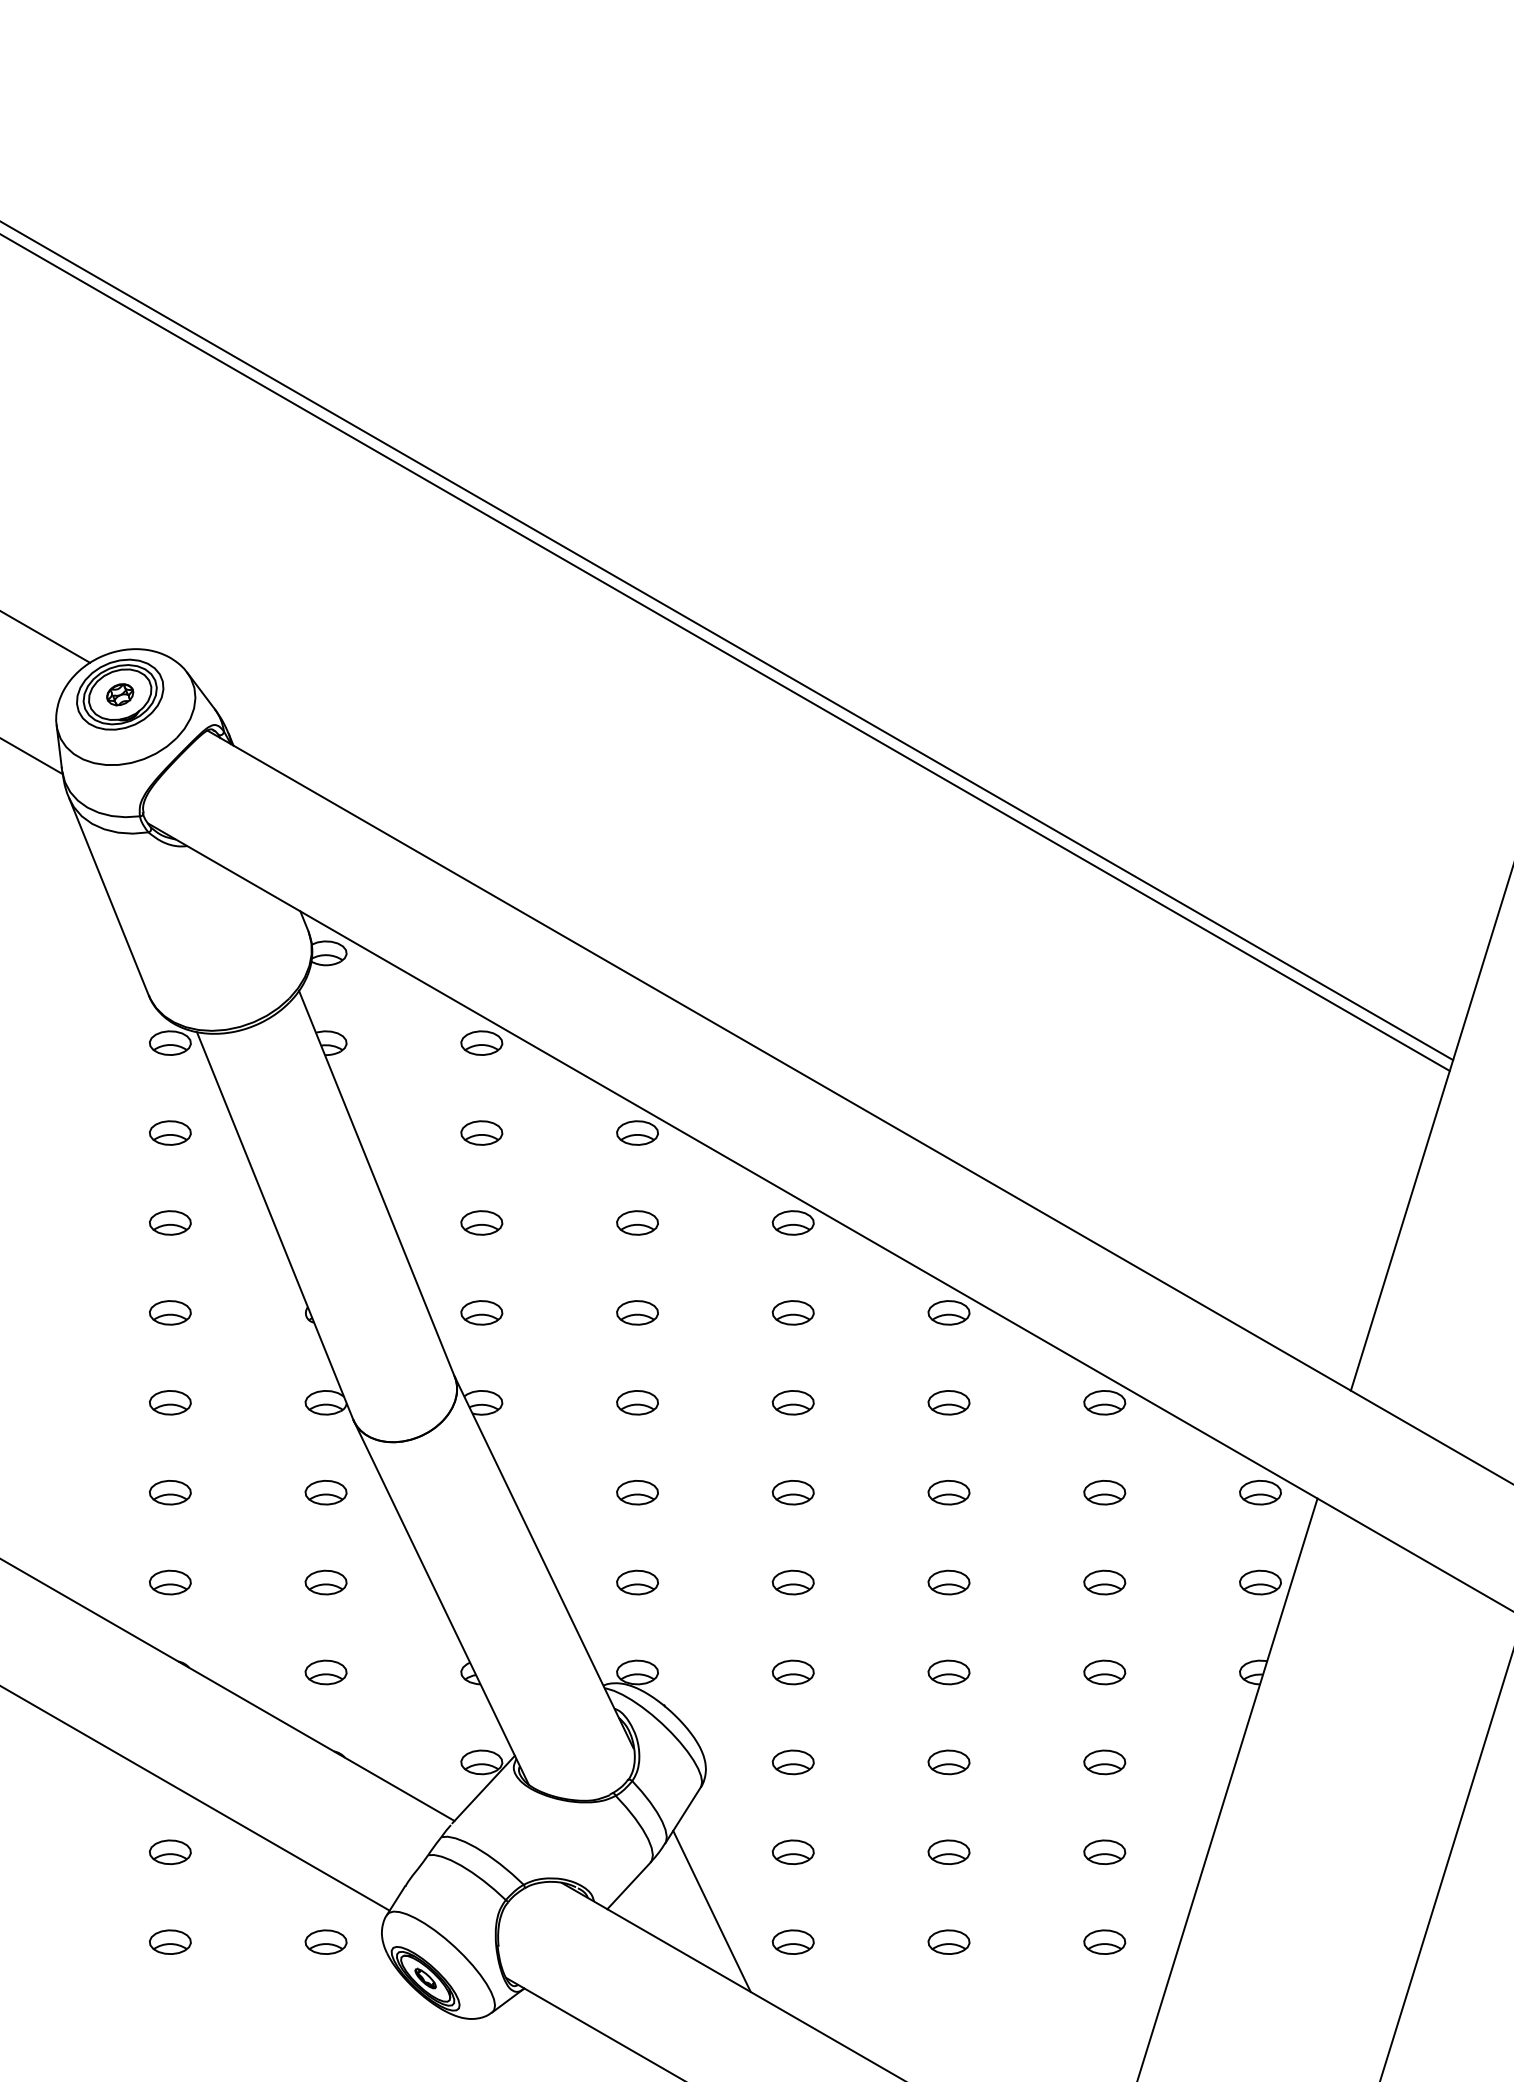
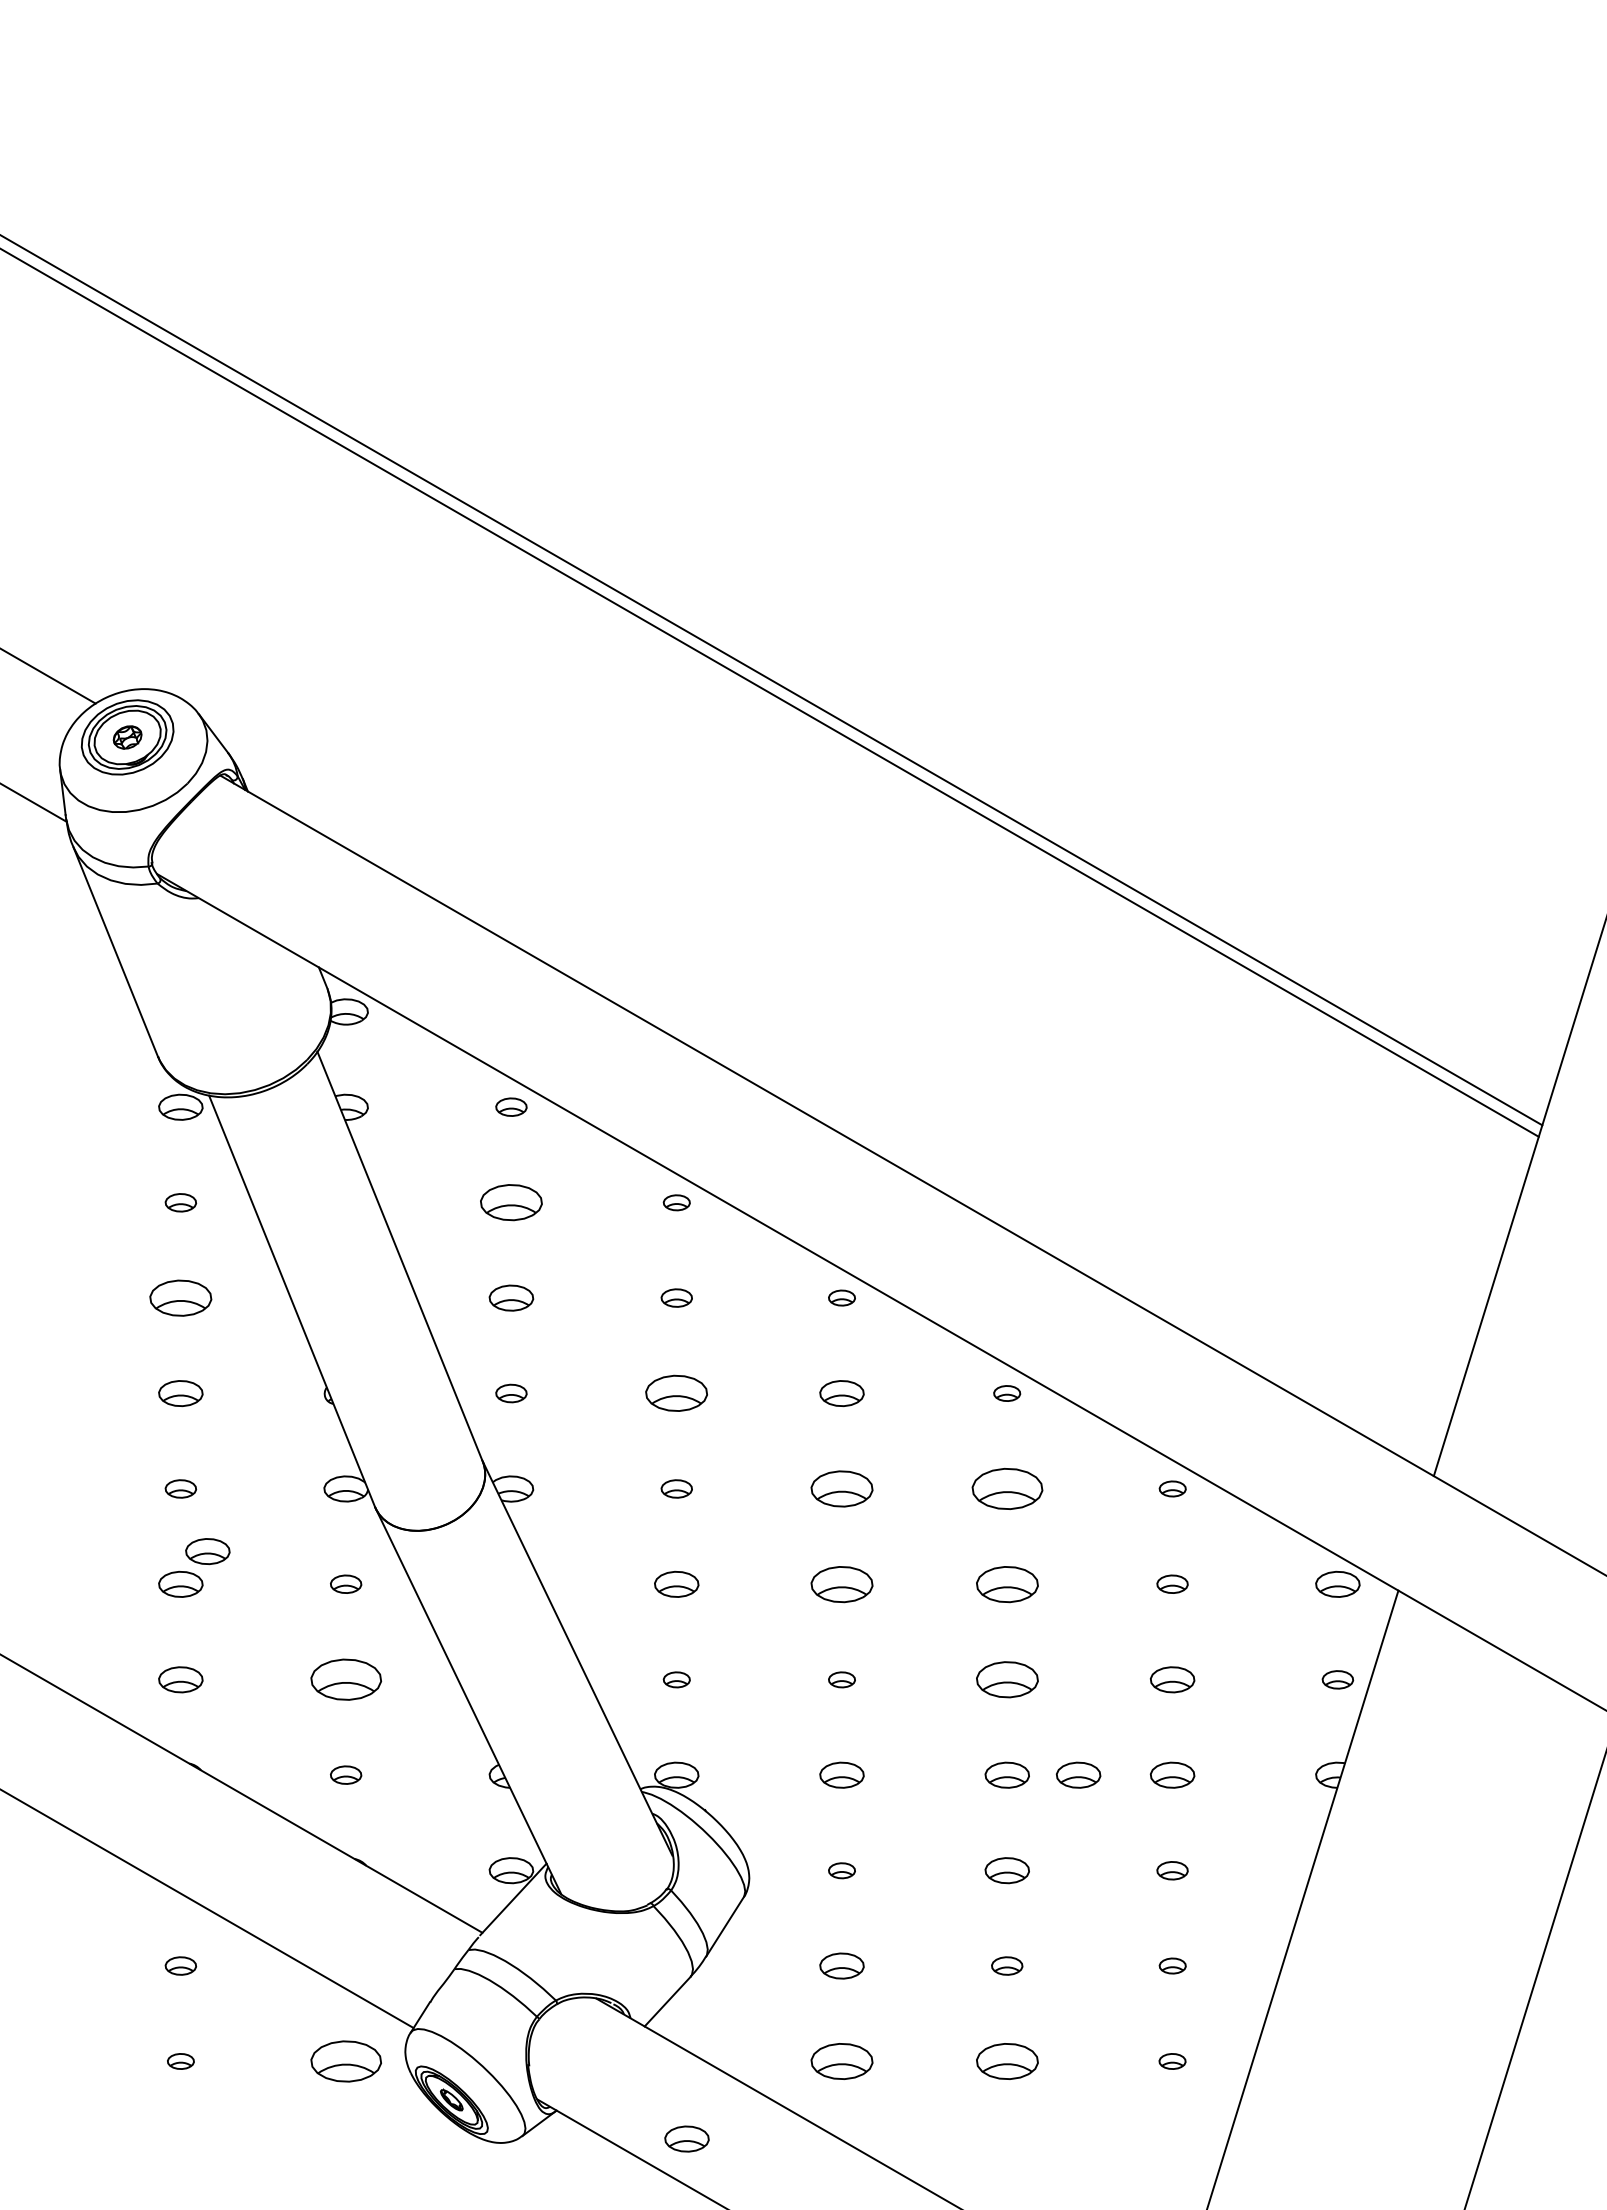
part: (481, 1042) -> (511, 1106), size x0.7
part: (170, 1132) -> (180, 1202), size x0.7
part: (481, 1132) -> (511, 1202), size x1.4
part: (637, 1132) -> (676, 1202), size x0.6
part: (170, 1222) -> (180, 1297), size x1.4
part: (637, 1222) -> (676, 1297), size x0.7
part: (792, 1222) -> (841, 1297), size x0.6
part: (481, 1312) -> (511, 1393), size x0.7
part: (637, 1312) -> (676, 1393), size x1.4
part: (948, 1312) -> (1006, 1393), size x0.6
part: (170, 1402) -> (180, 1488), size x0.7
part: (637, 1402) -> (676, 1488), size x0.7
part: (792, 1402) -> (841, 1488), size x1.4
part: (948, 1402) -> (1006, 1488), size x1.6
part: (1104, 1402) -> (1172, 1488), size x0.6
part: (195, 1461) -> (207, 1551), added
part: (325, 1491) -> (345, 1583), size x0.7
part: (792, 1491) -> (841, 1583), size x1.4
part: (948, 1491) -> (1006, 1583), size x1.4
part: (1104, 1491) -> (1172, 1583), size x0.7
part: (325, 1582) -> (345, 1679), size x1.6
part: (637, 1582) -> (676, 1679), size x0.6
part: (792, 1582) -> (841, 1679), size x0.6
part: (948, 1582) -> (1006, 1679), size x1.4
part: (1260, 1582) -> (1337, 1679), size x0.7
part: (325, 1671) -> (345, 1774), size x0.7
part: (1016, 1671) -> (1078, 1774), added
part: (792, 1762) -> (841, 1870), size x0.6
part: (1104, 1762) -> (1172, 1870), size x0.7
part: (170, 1851) -> (180, 1965), size x0.7
part: (948, 1851) -> (1006, 1965), size x0.7
part: (1104, 1851) -> (1172, 1965), size x0.6
line: (711, 1911) -> (755, 2028), removed
part: (170, 1942) -> (180, 2061), size x0.6
part: (325, 1942) -> (345, 2061), size x1.6
part: (792, 1942) -> (841, 2061), size x1.4
part: (948, 1942) -> (1006, 2061), size x1.4
part: (1104, 1942) -> (1172, 2061), size x0.6
part: (646, 2014) -> (686, 2138), added

